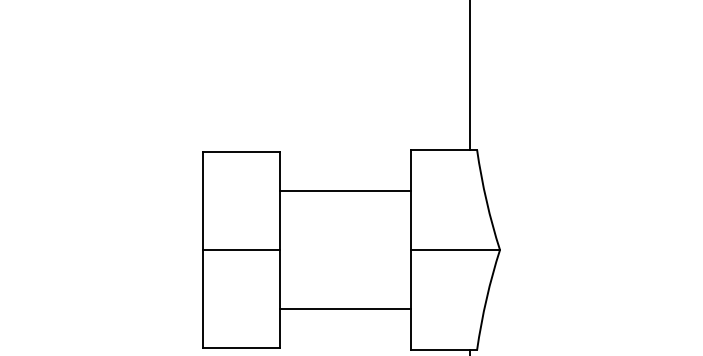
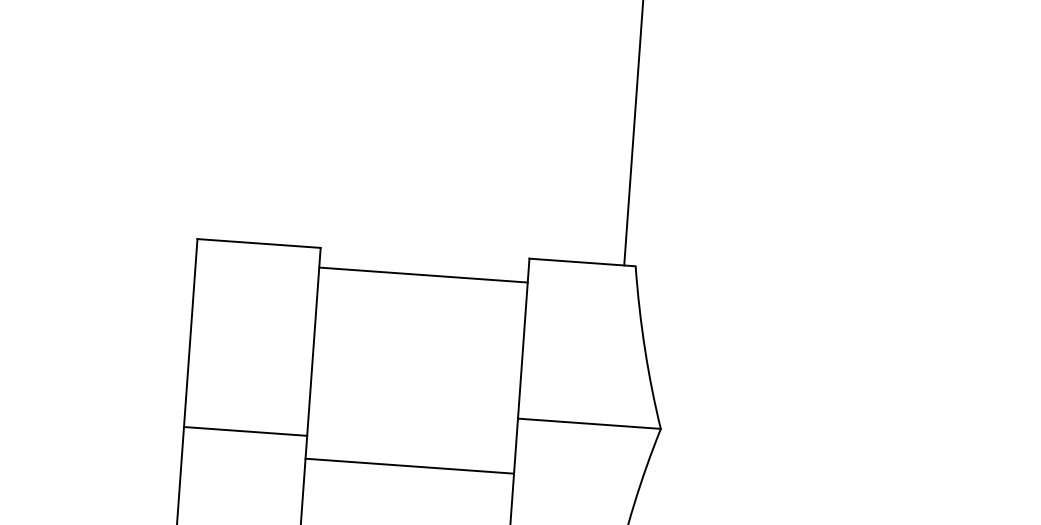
line: (345, 190) -> (423, 274), moved
line: (241, 250) -> (245, 432), moved
line: (345, 309) -> (410, 466), moved

